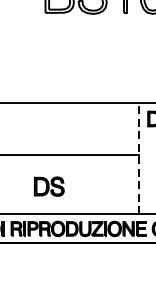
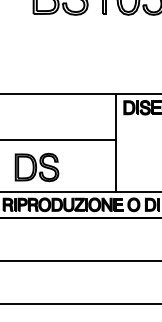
line: (139, 158) -> (116, 142), dashed -> solid
part: (48, 186) -> (36, 167), size x1.67

